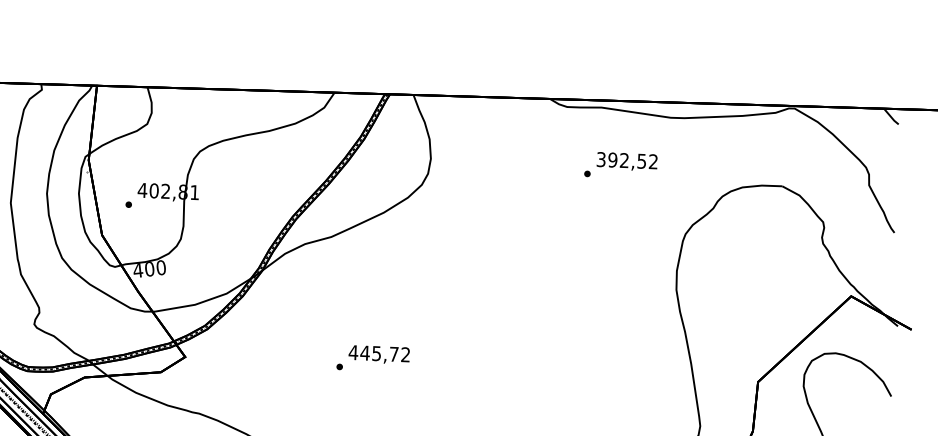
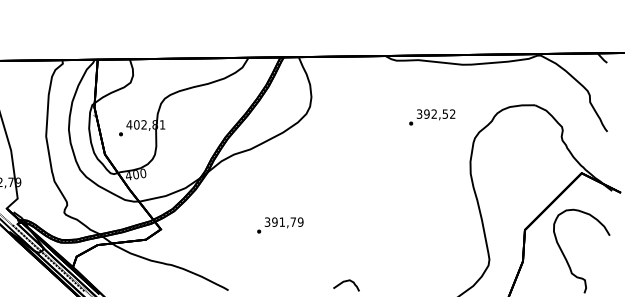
text: (621, 165) -> (432, 117), moved
text: (378, 352) -> (283, 221), 445,72 -> 391,79

